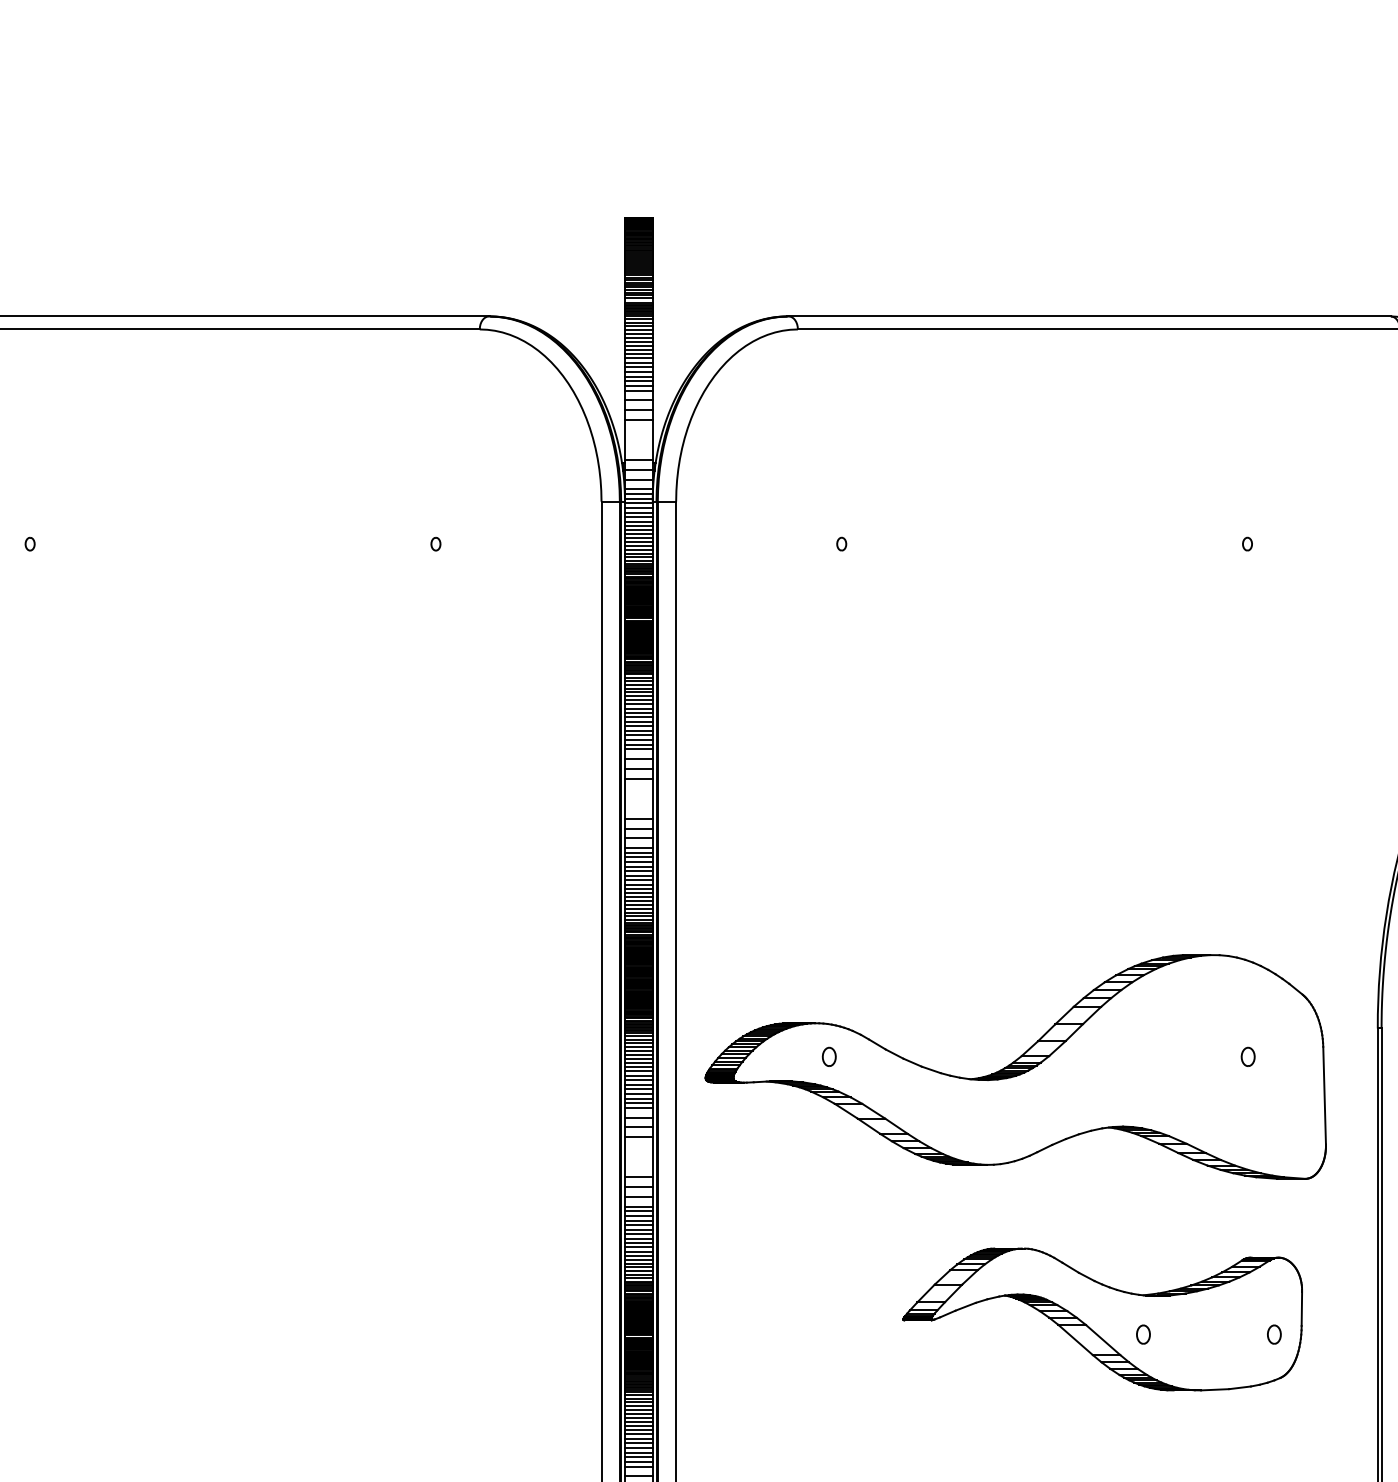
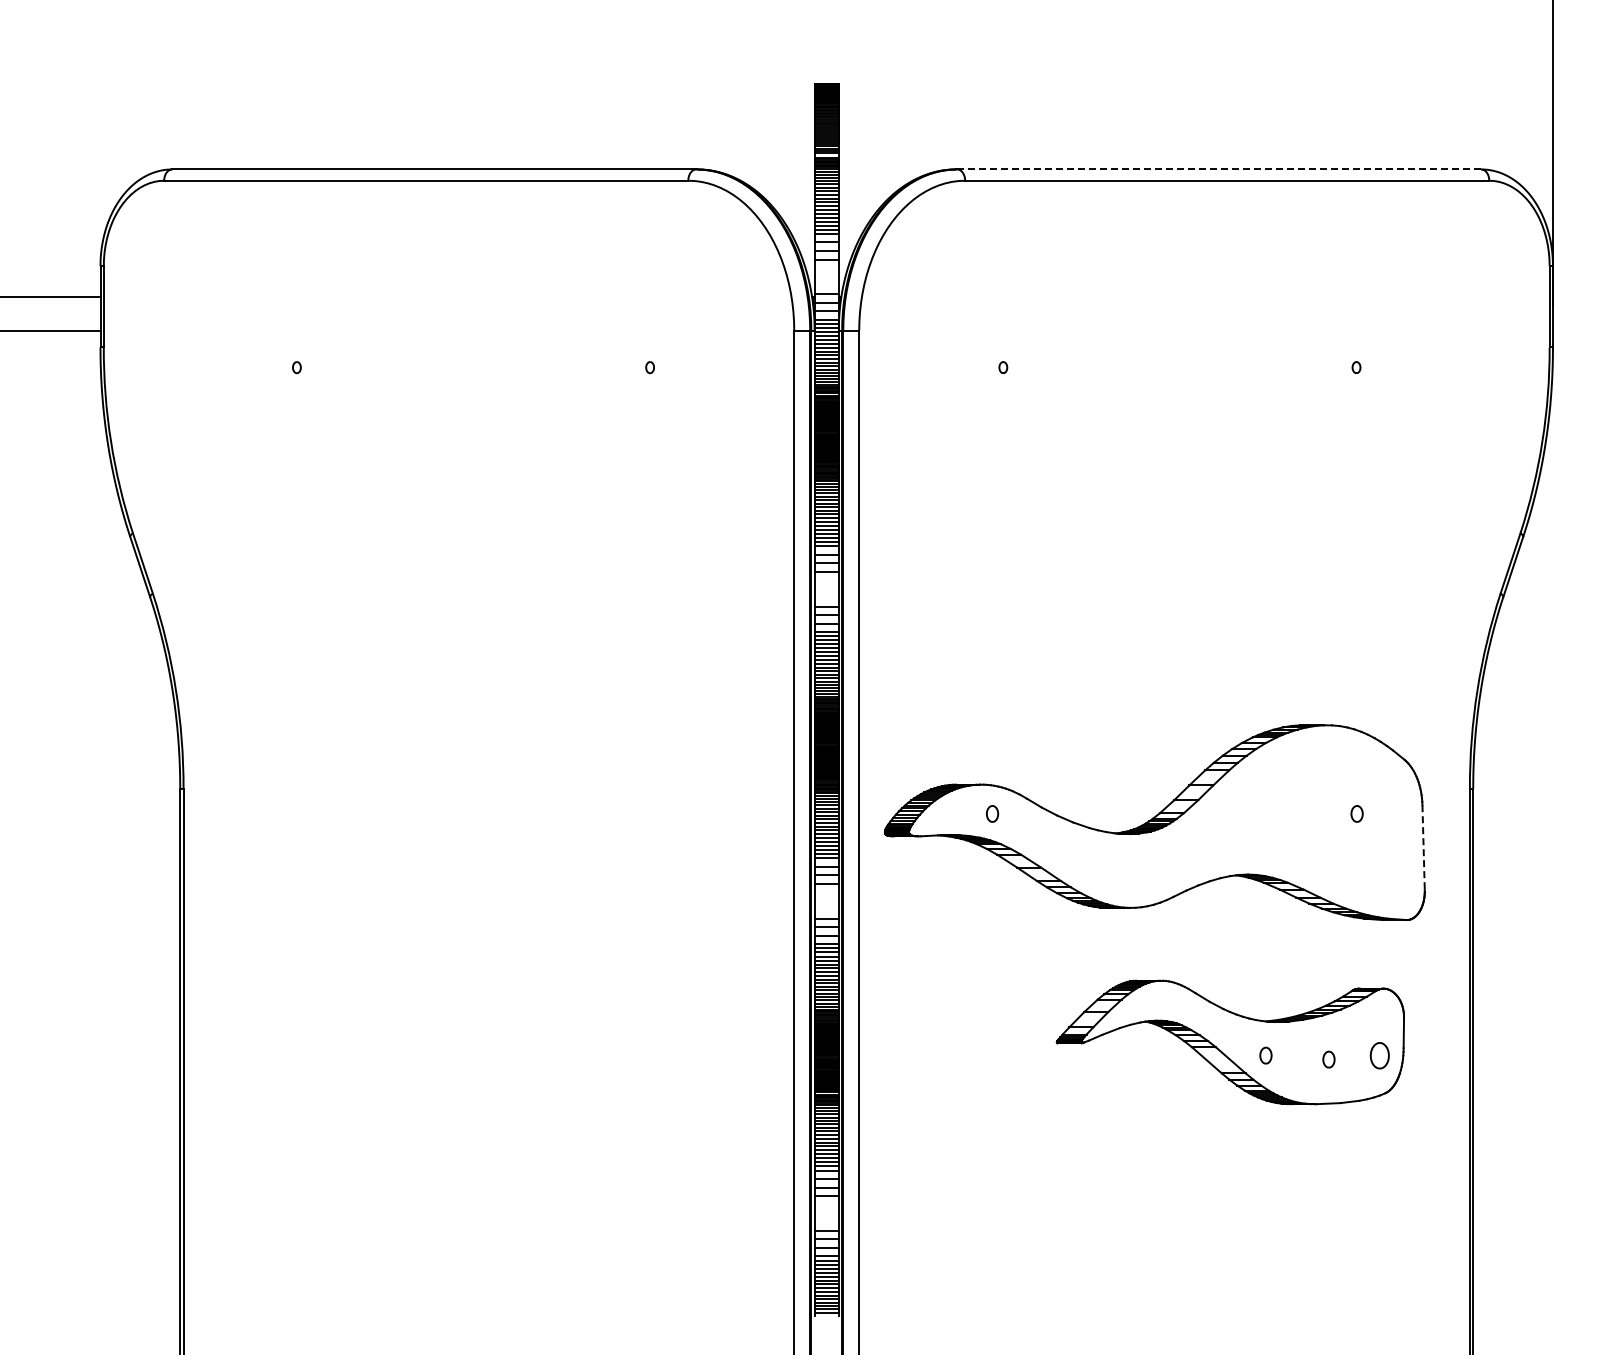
line: (1090, 316) -> (1219, 169), solid -> dashed
line: (1324, 1096) -> (1423, 848), solid -> dashed
part: (1273, 1334) -> (1379, 1055), size x1.6
part: (1215, 1339) -> (1328, 1059), added

